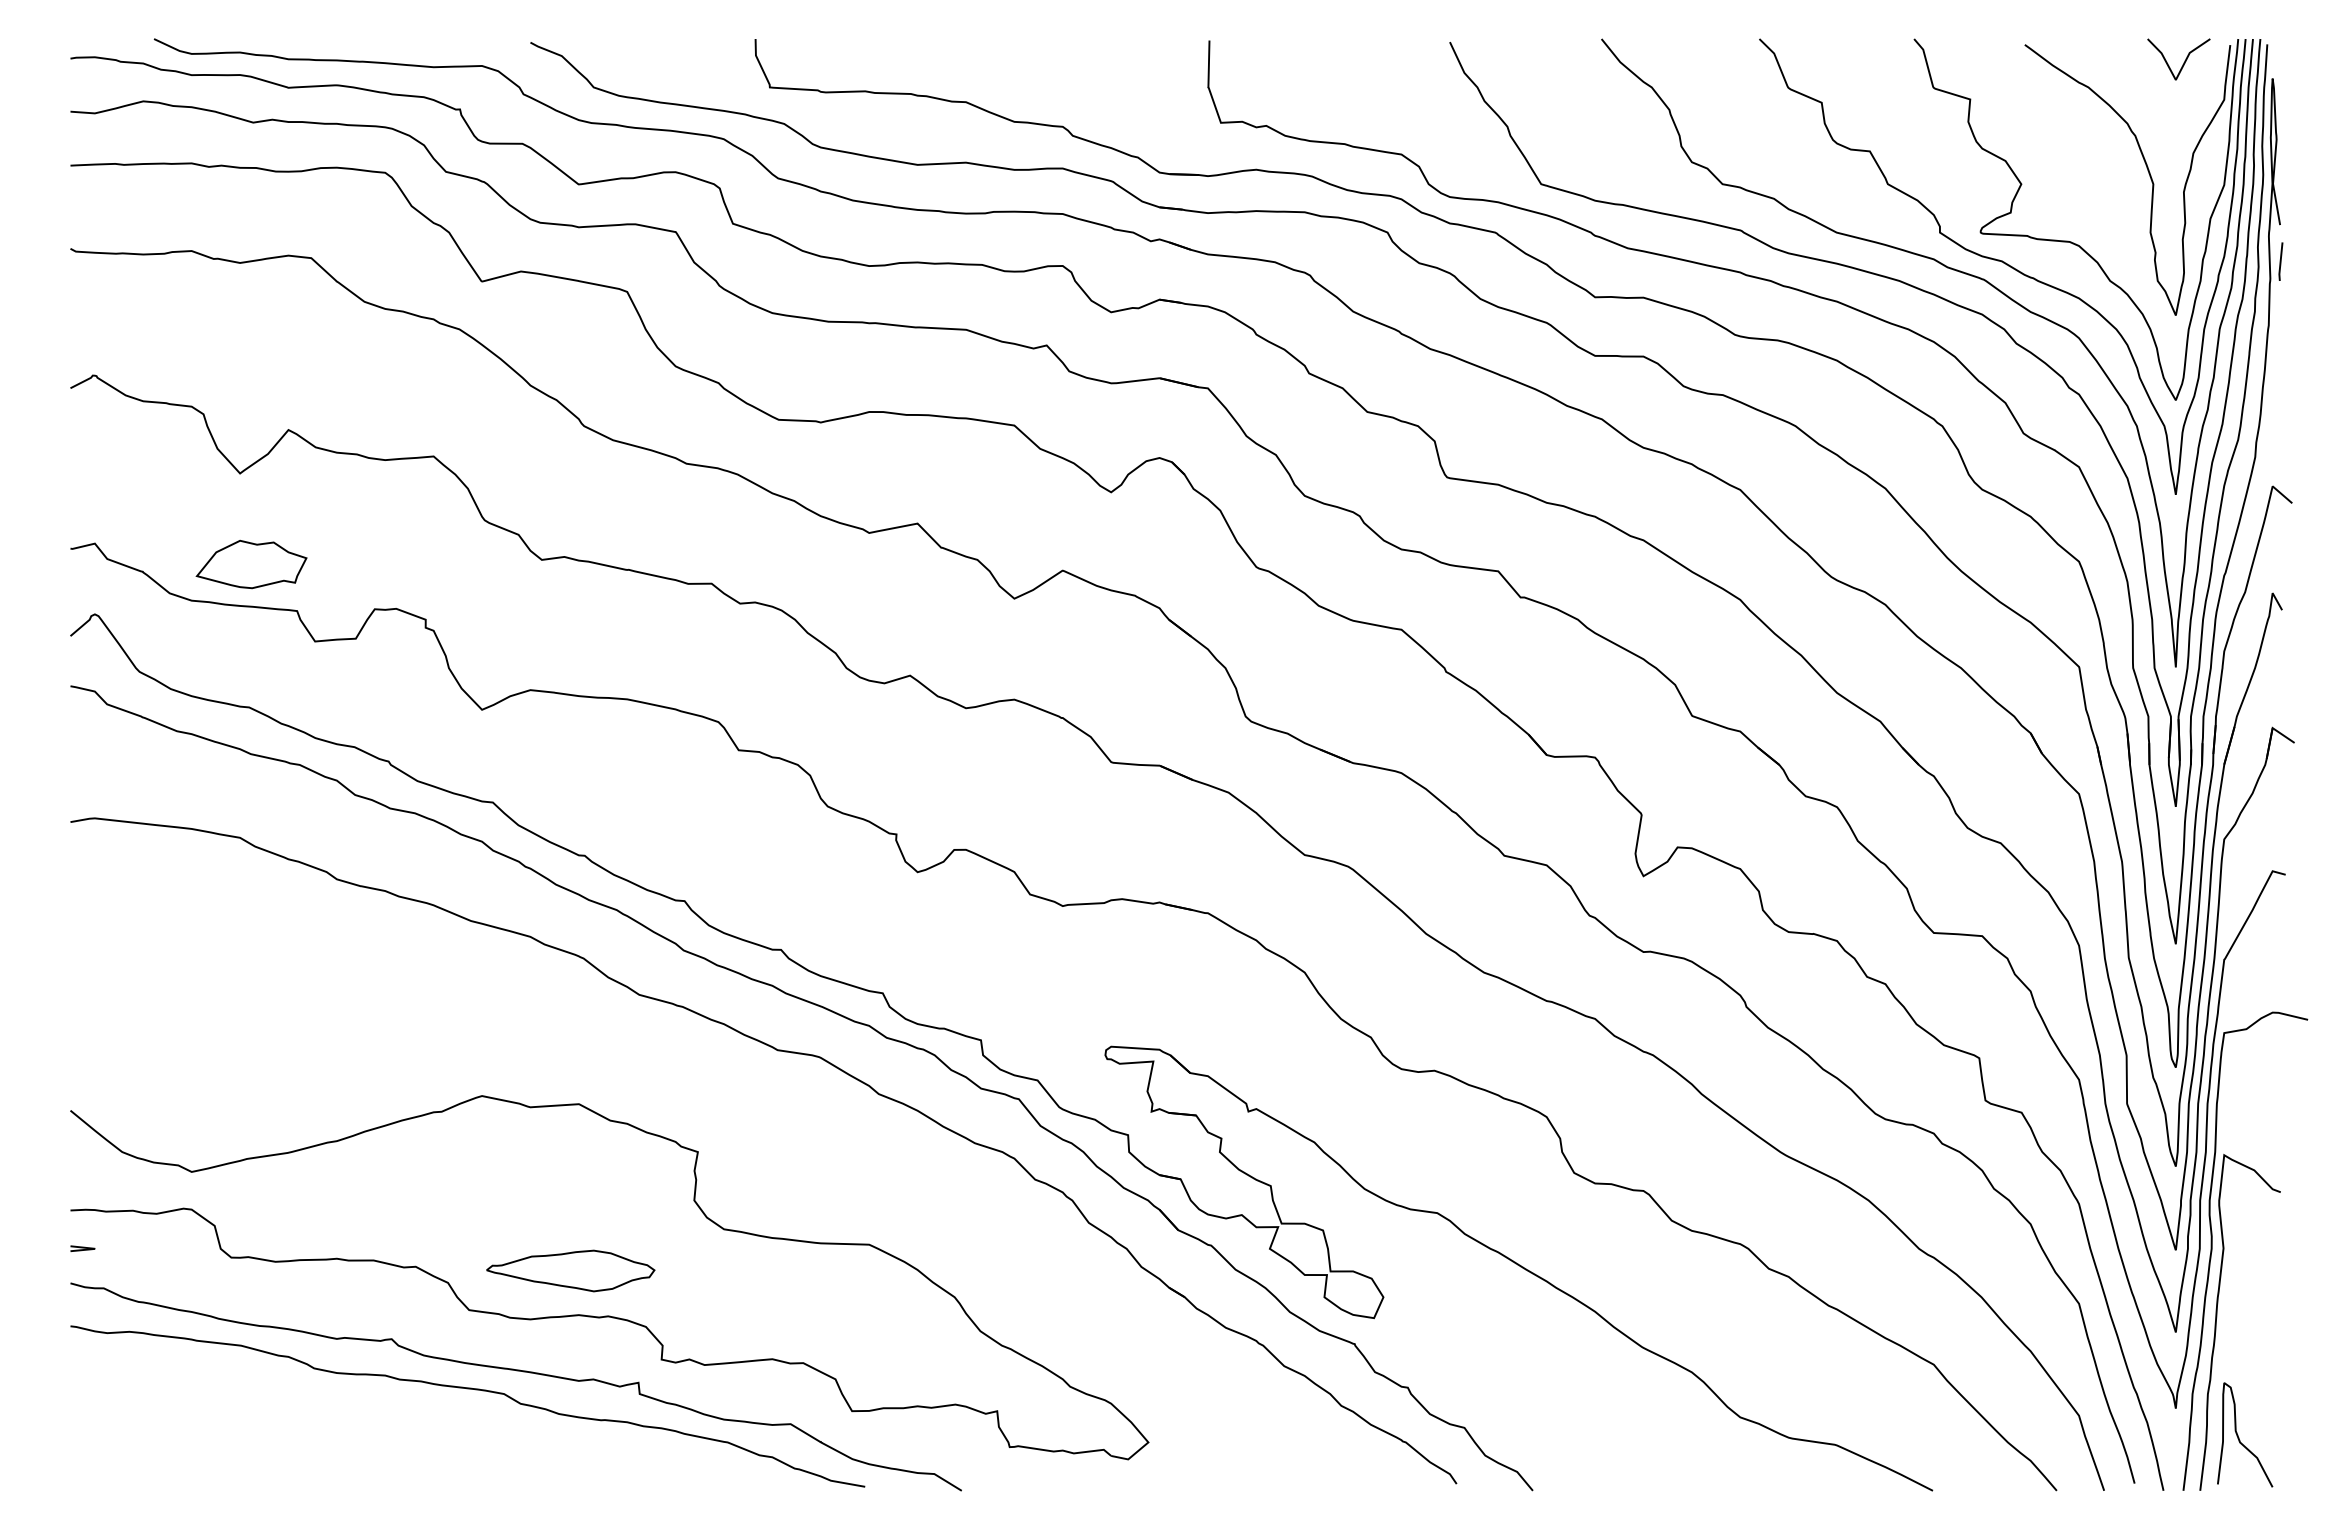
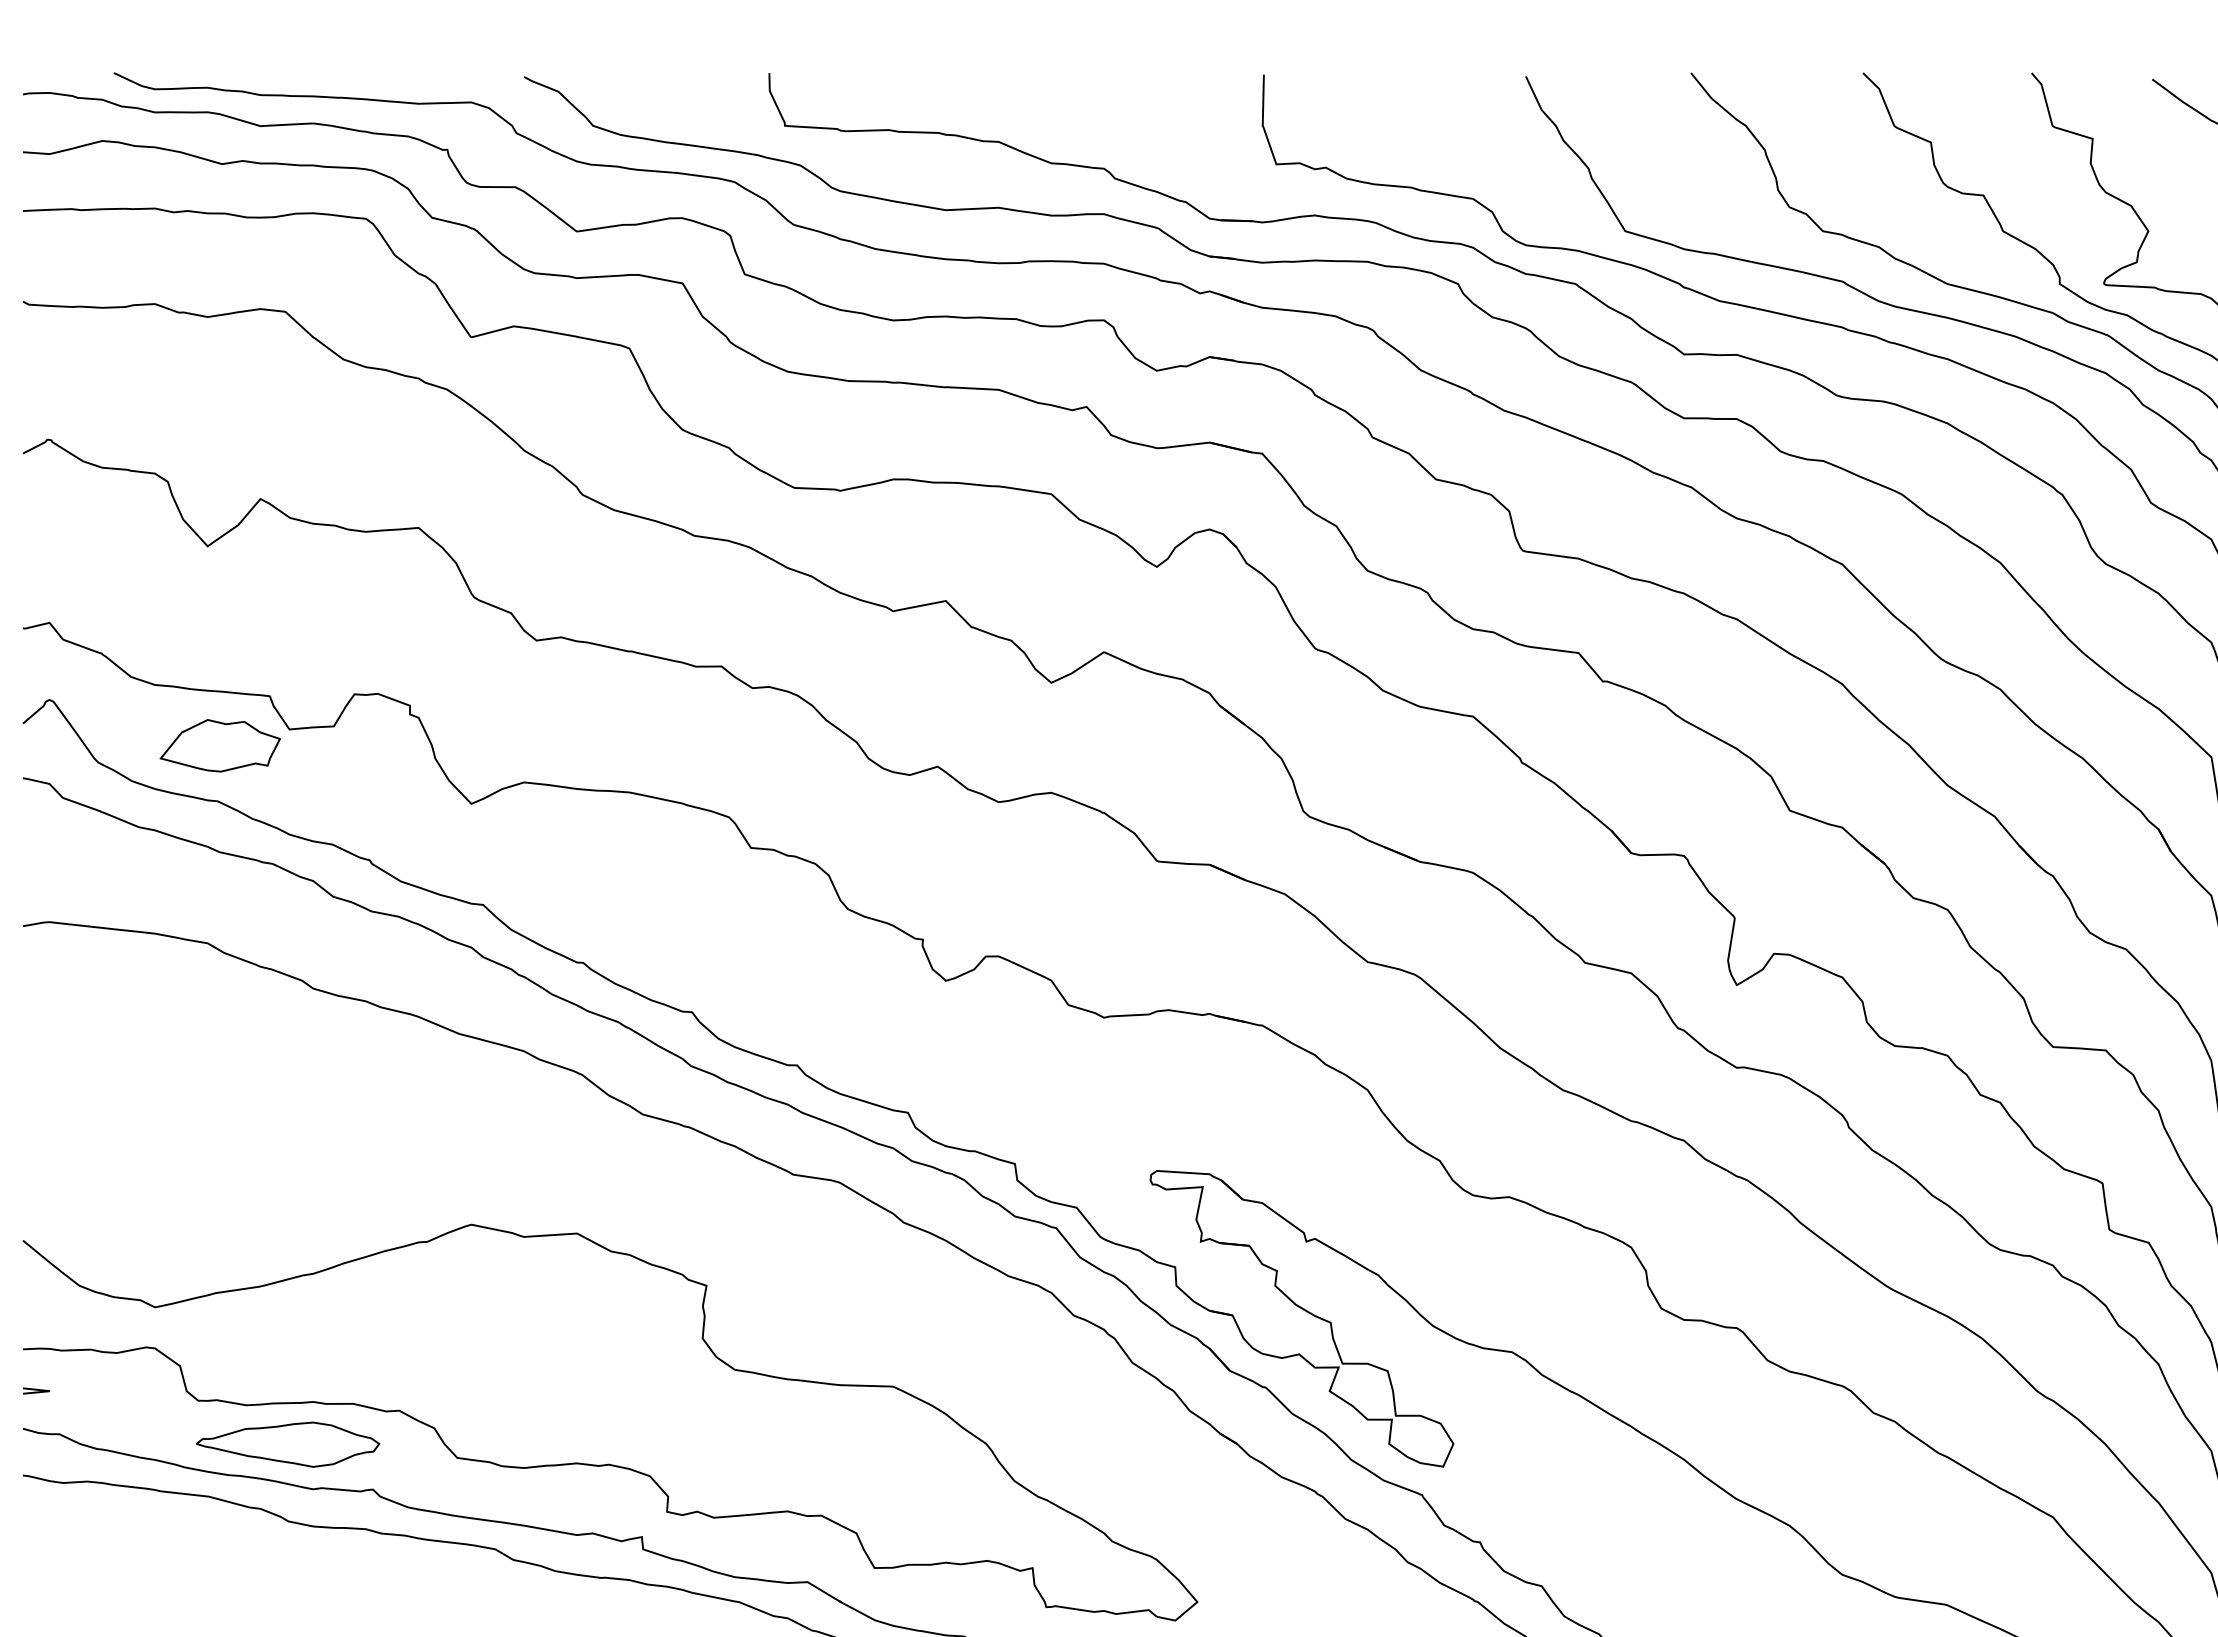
part: (251, 564) -> (220, 745), moved
part: (570, 1270) -> (287, 1444), moved

